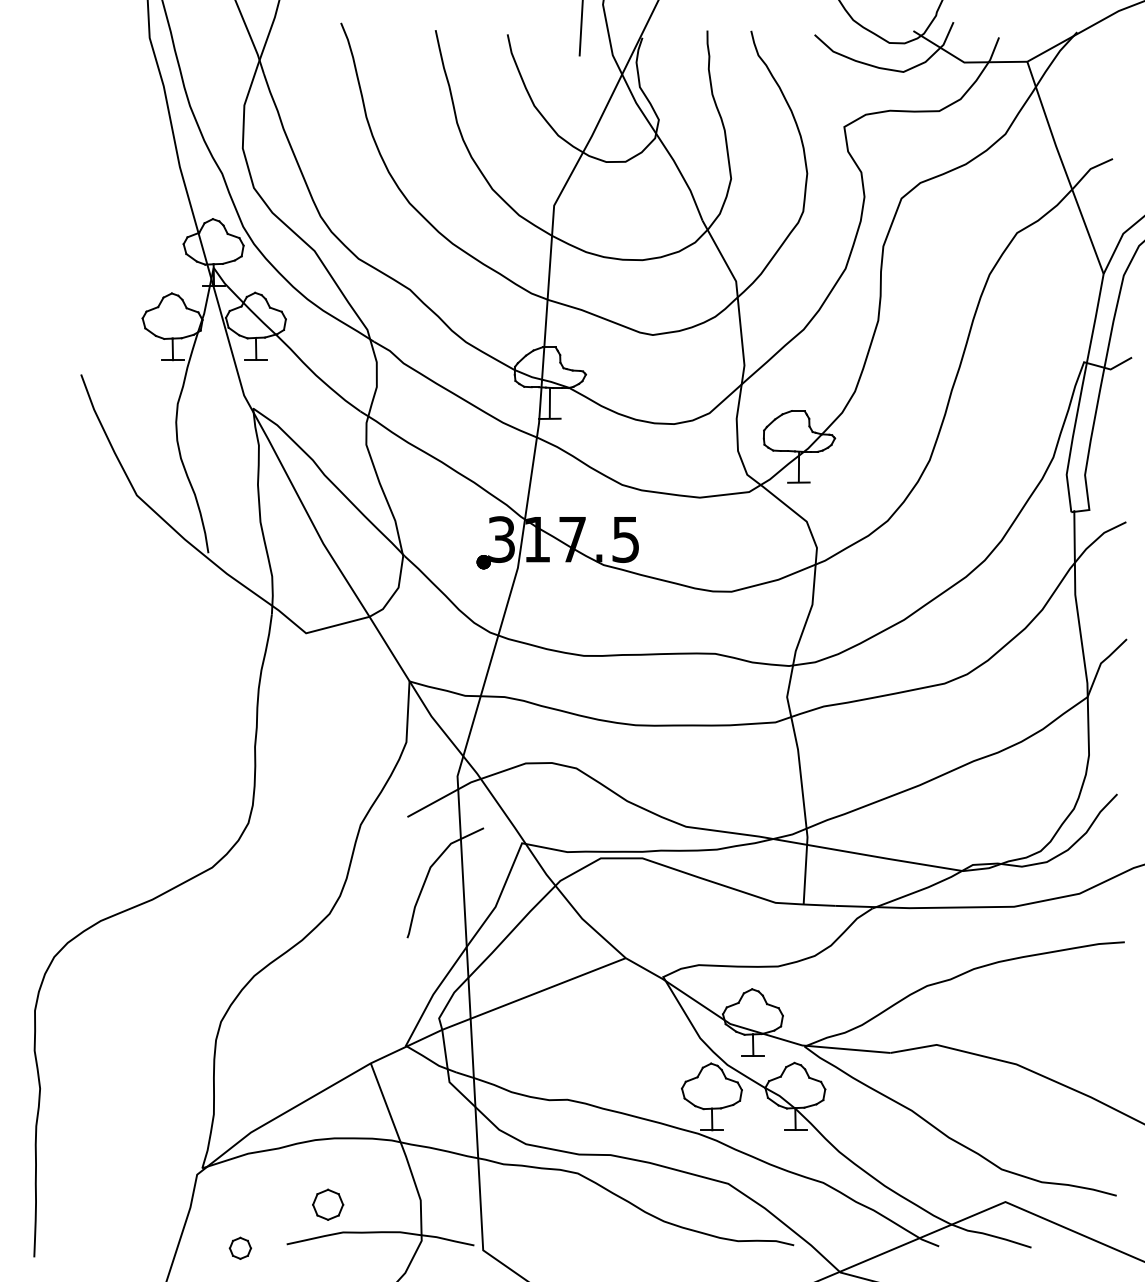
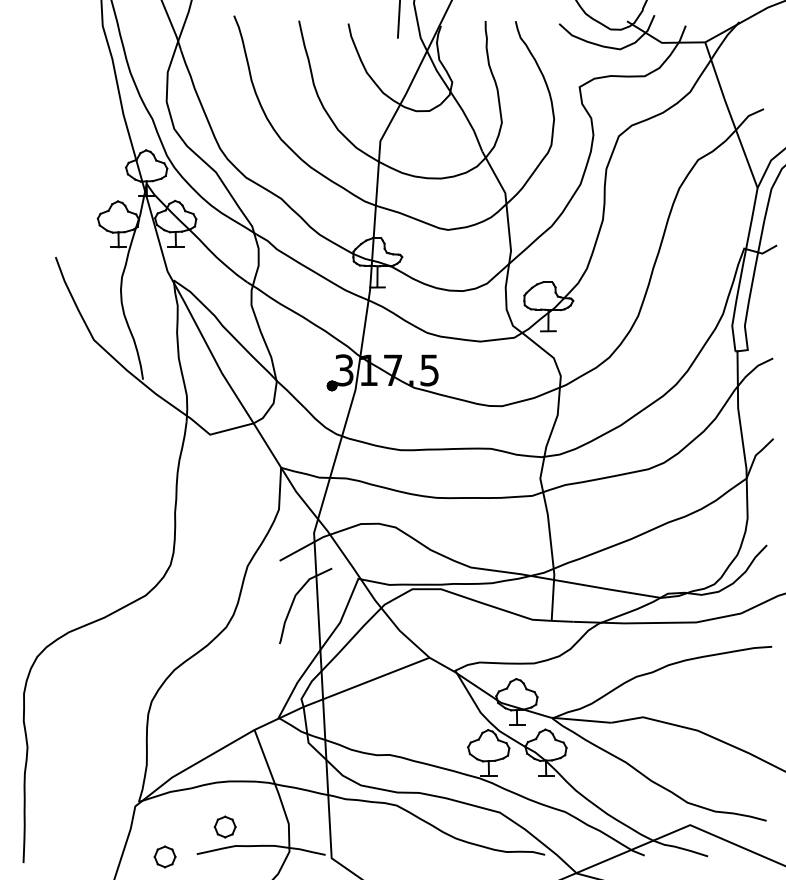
part: (239, 1247) -> (164, 856), size x1.43

